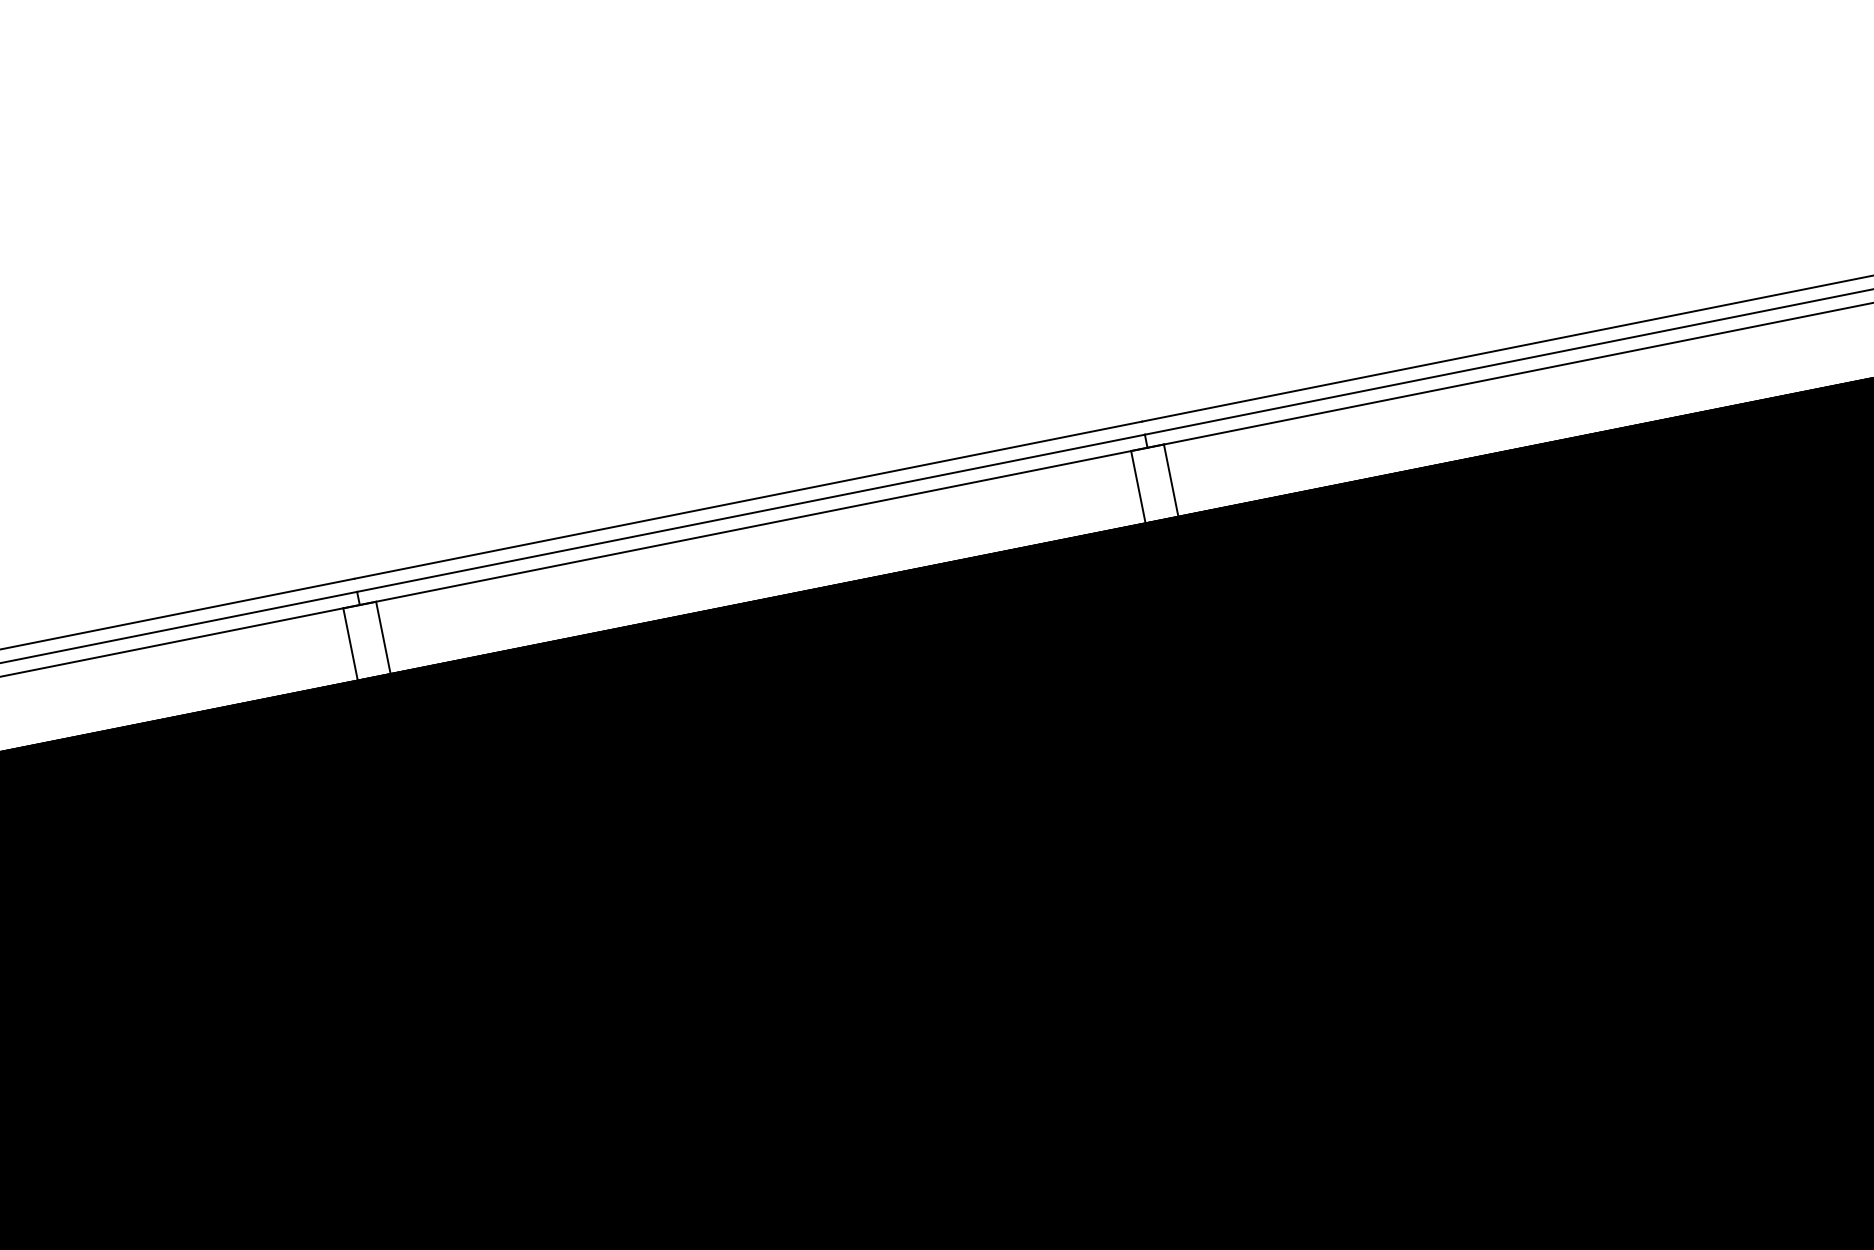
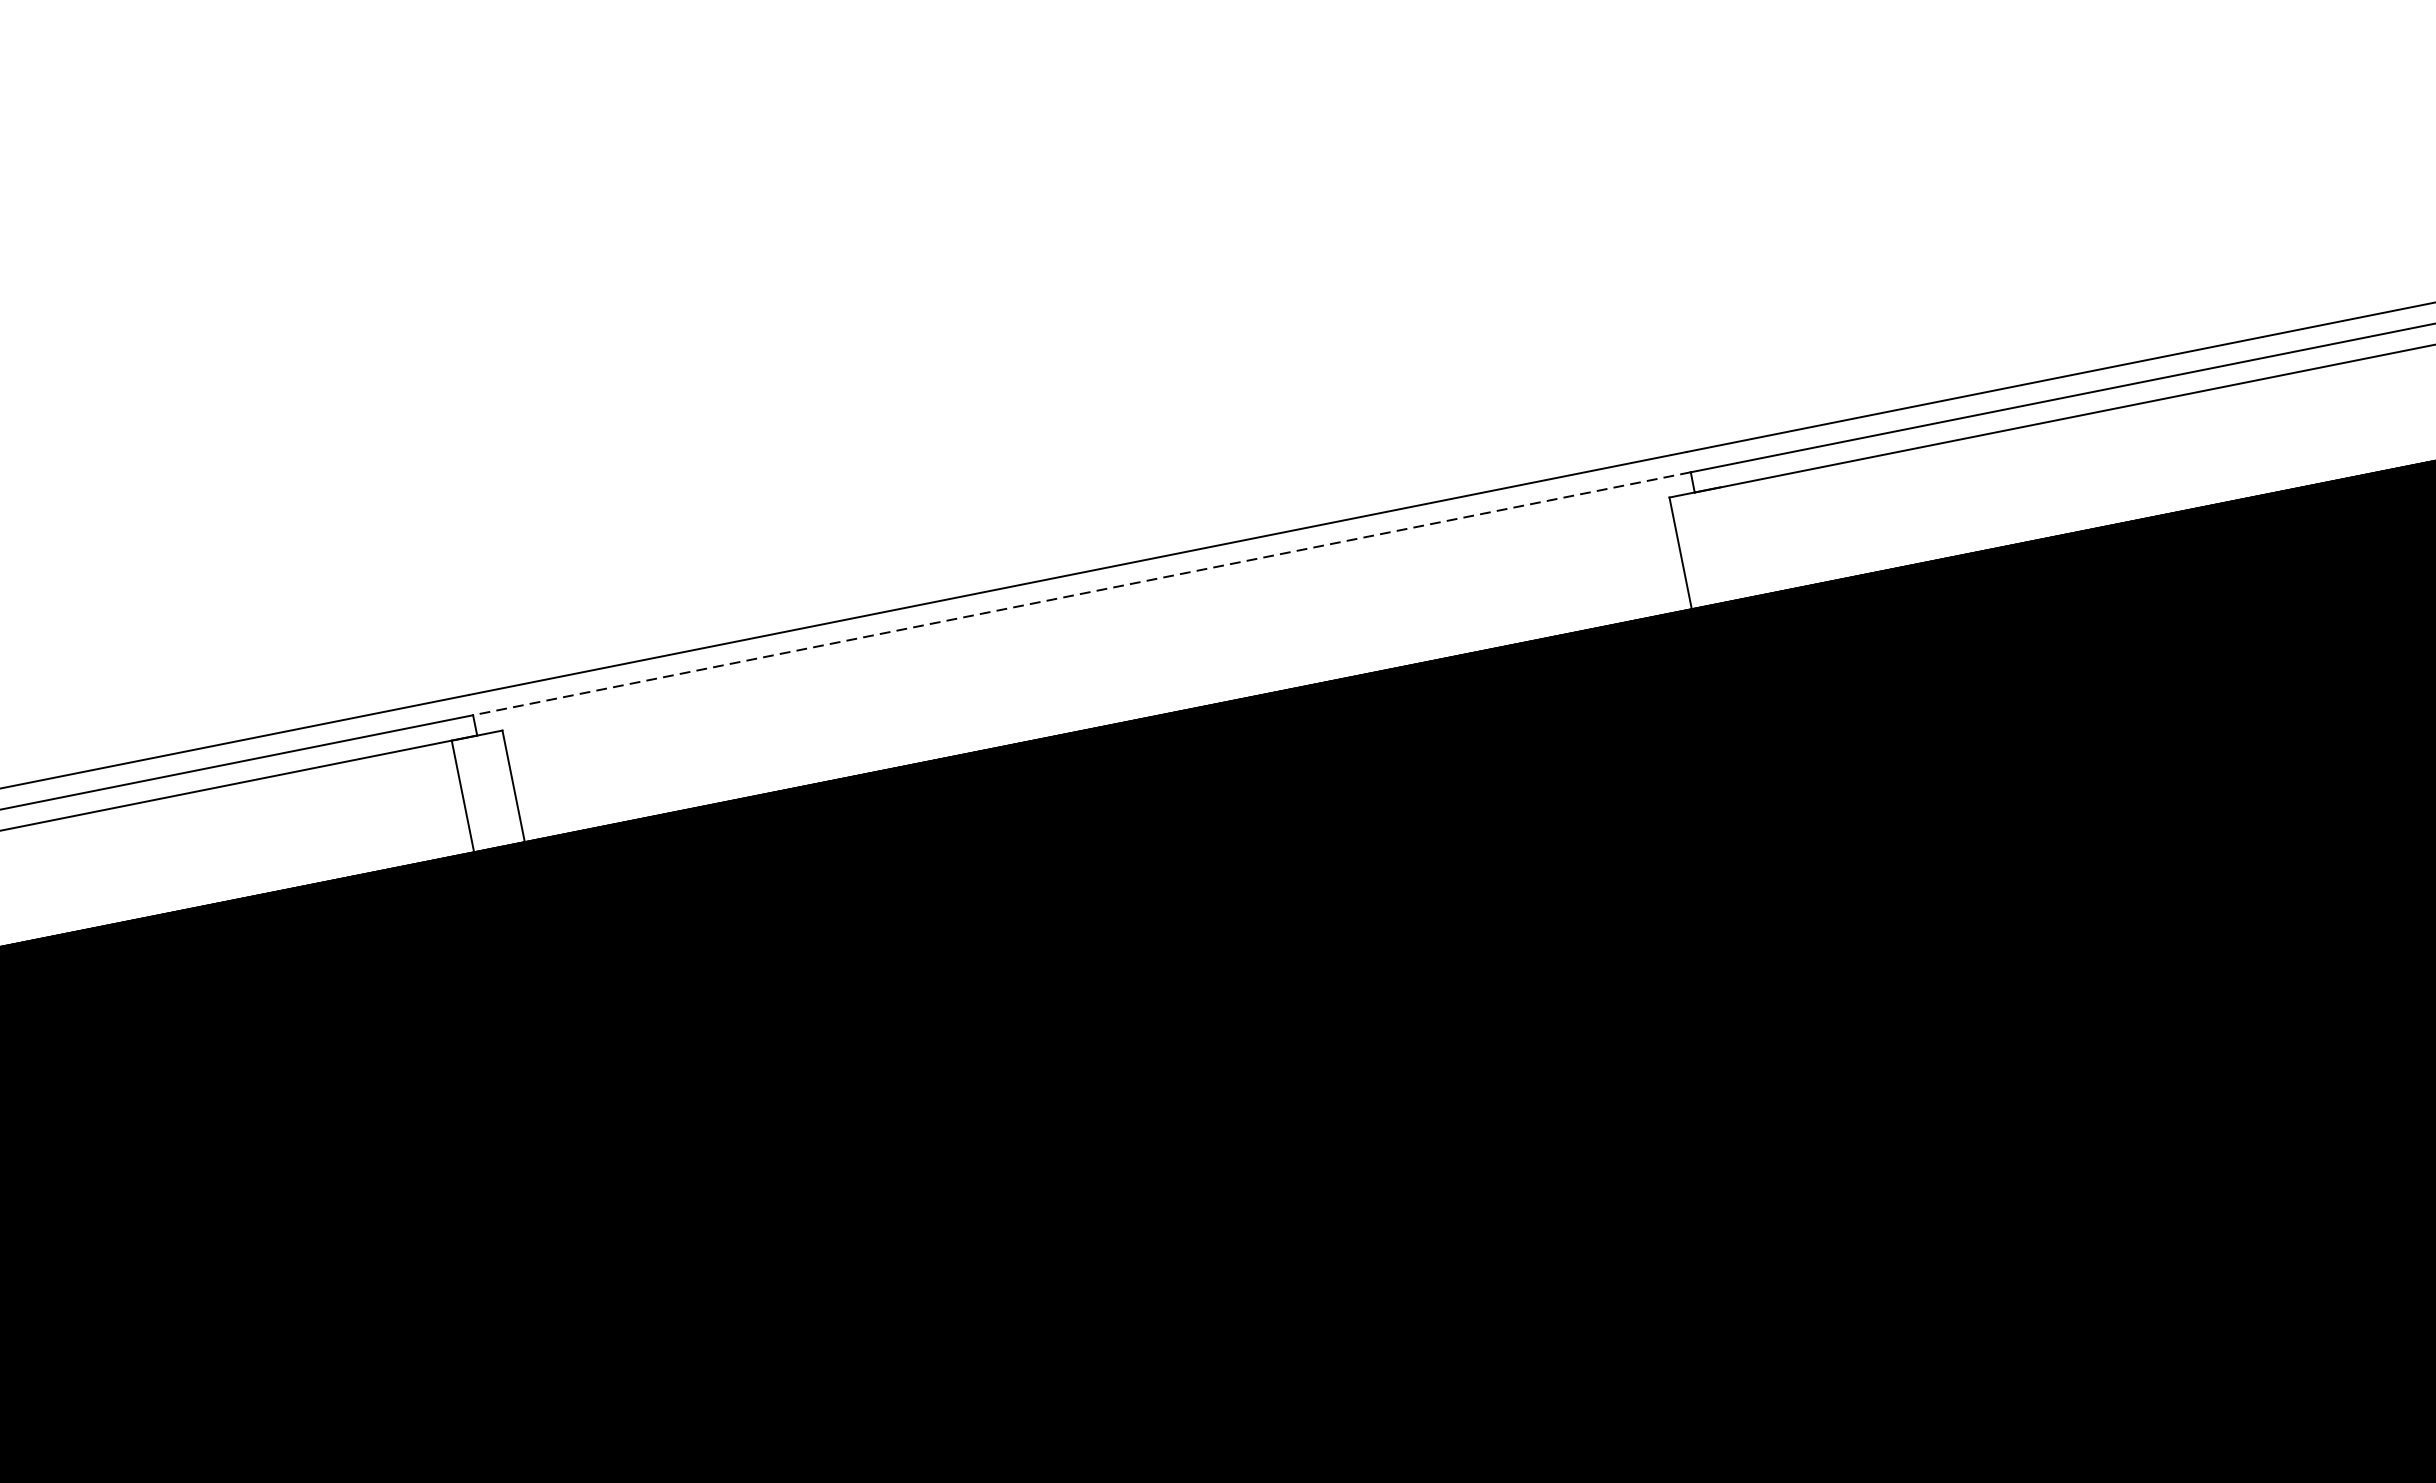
line: (1170, 480) -> (1730, 543), removed
line: (751, 513) -> (1082, 594), solid -> dashed
line: (753, 526) -> (1085, 614), removed

